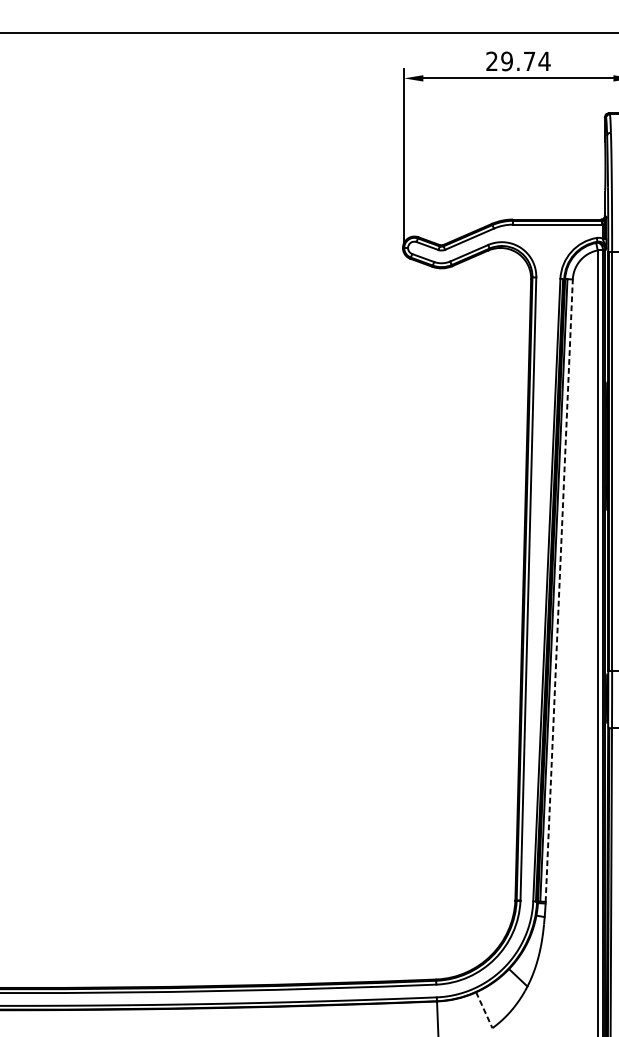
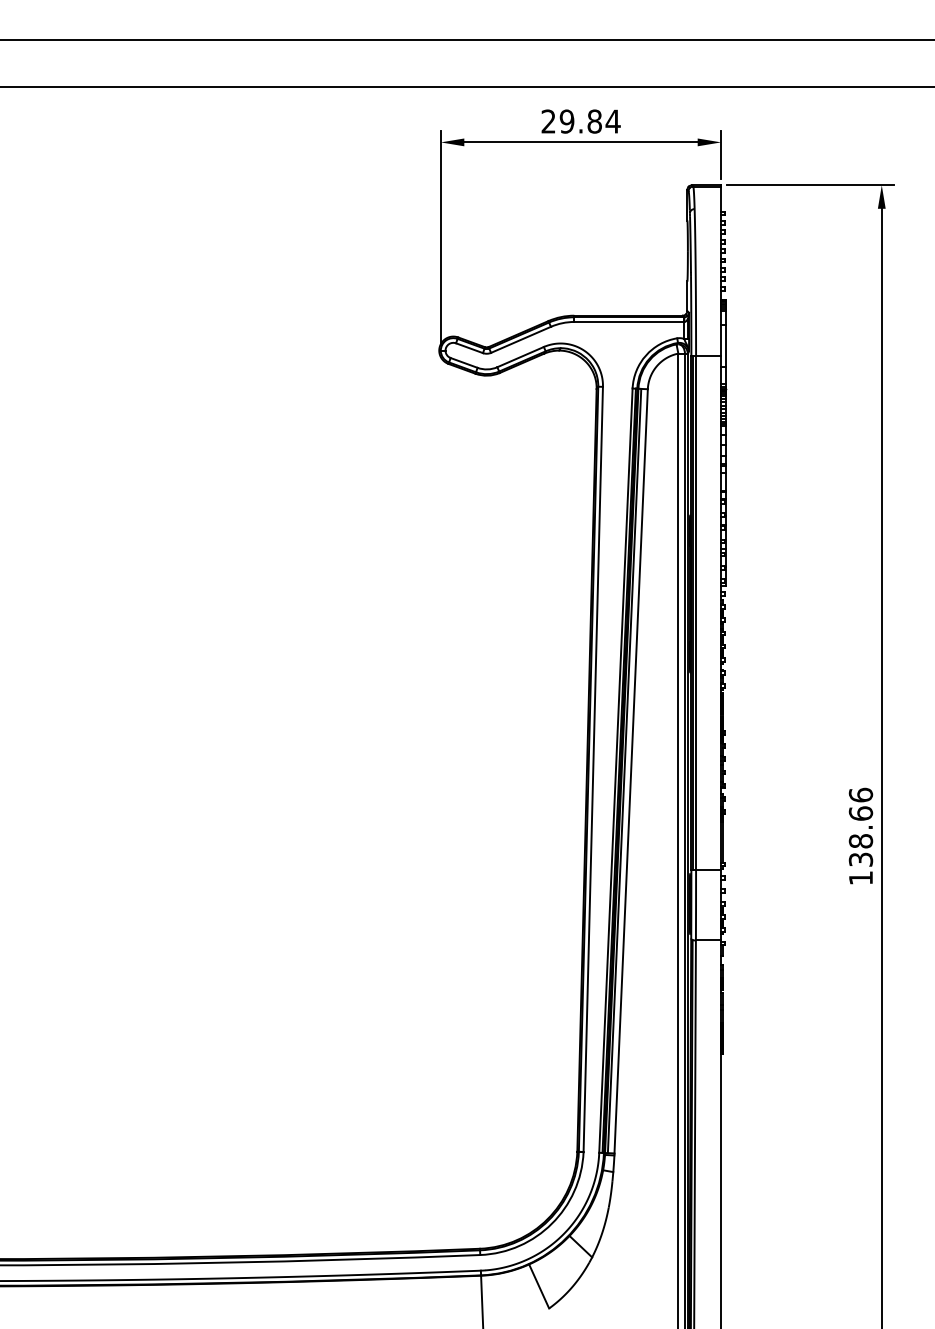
text: (529, 61) -> (594, 121), 29.74 -> 29.84
line: (559, 589) -> (631, 770), dashed -> solid
line: (484, 1010) -> (539, 1286), dashed -> solid

